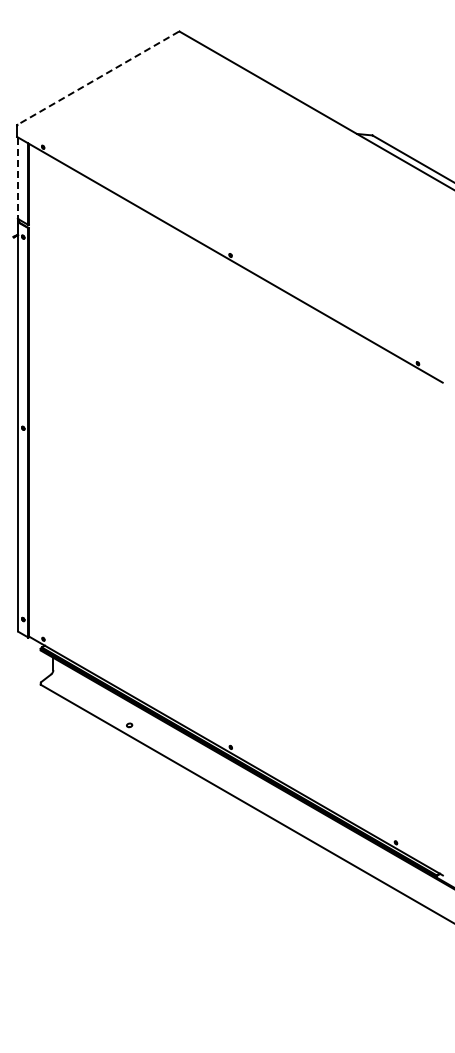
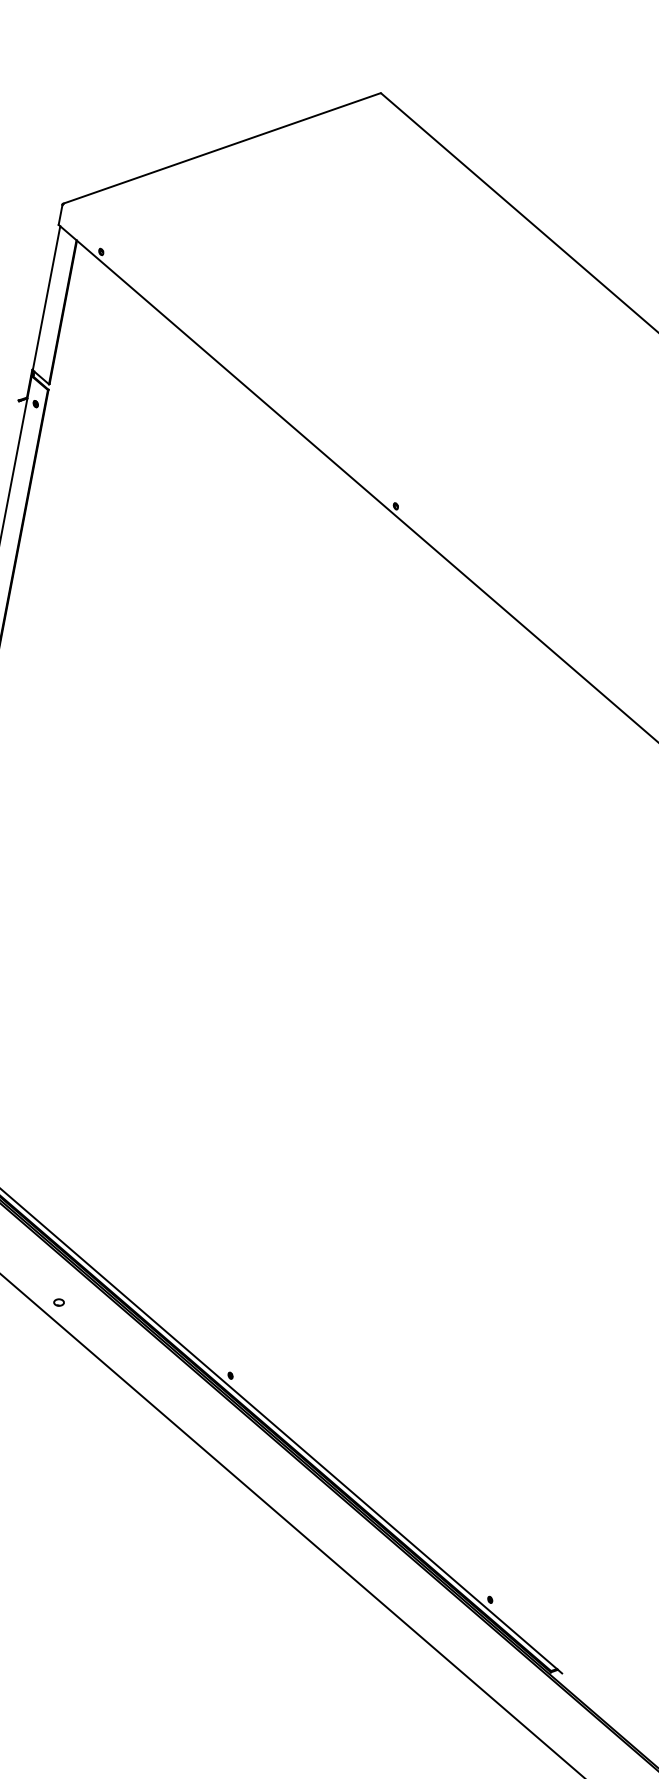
line: (97, 78) -> (220, 148), dashed -> solid
line: (18, 178) -> (47, 298), dashed -> solid

